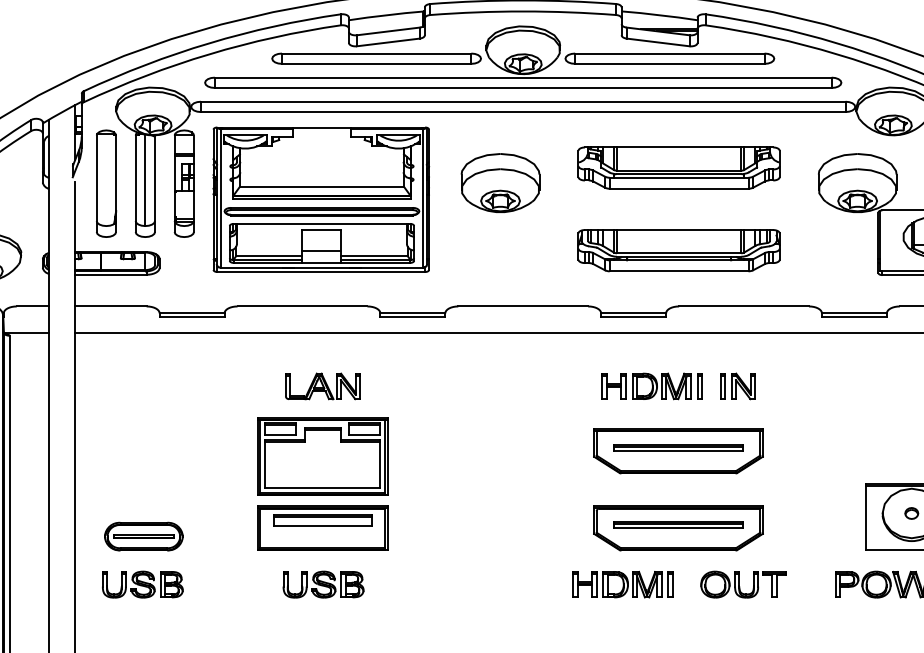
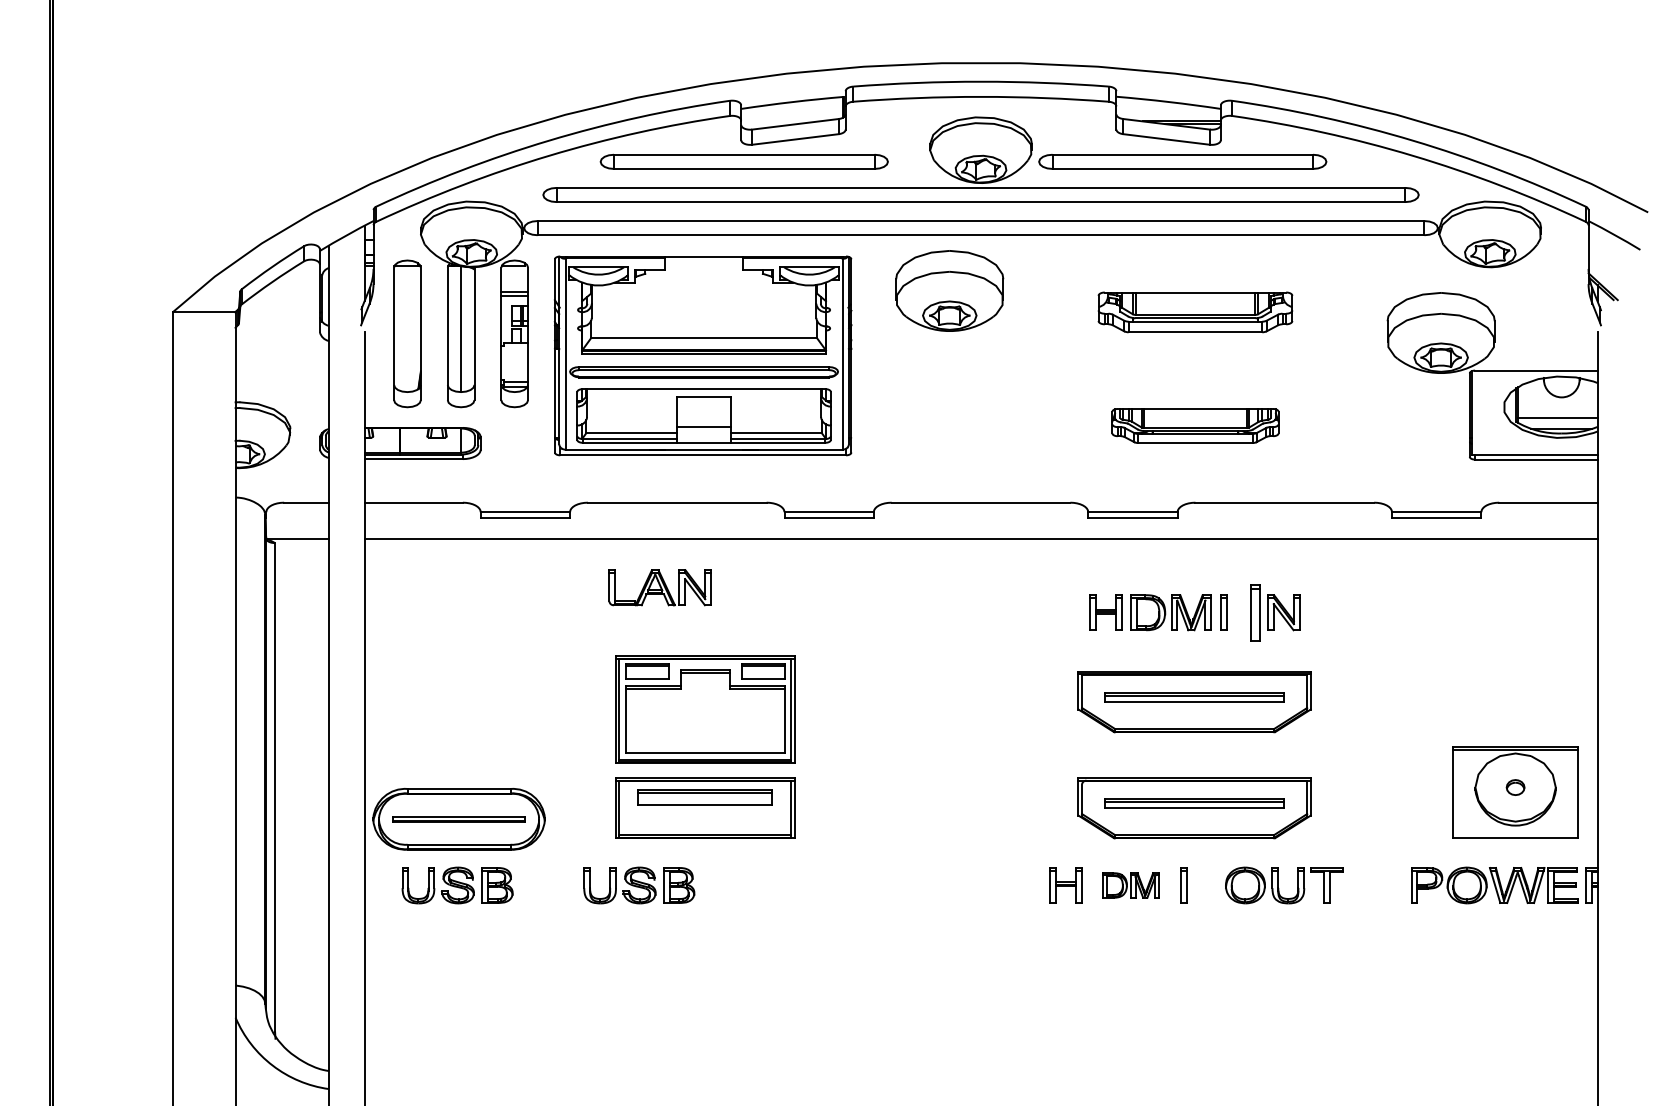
part: (376, 58) -> (743, 161), moved
part: (679, 168) -> (1195, 312), size x0.7
part: (500, 182) -> (949, 290), moved
part: (679, 250) -> (1195, 425), size x0.6
part: (322, 386) -> (659, 587), moved
part: (722, 386) -> (1255, 612), size x1.6
part: (143, 536) -> (458, 819), size x1.6
part: (323, 584) -> (639, 885), moved
part: (631, 584) -> (1130, 885), size x0.7

